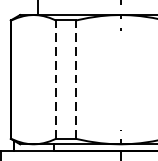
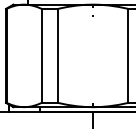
line: (55, 79) -> (41, 55), dashed -> solid
line: (75, 79) -> (57, 55), dashed -> solid

